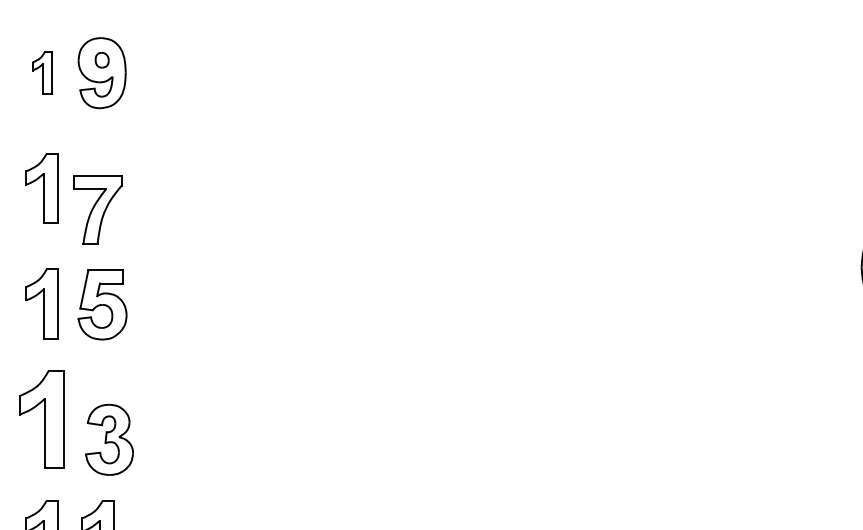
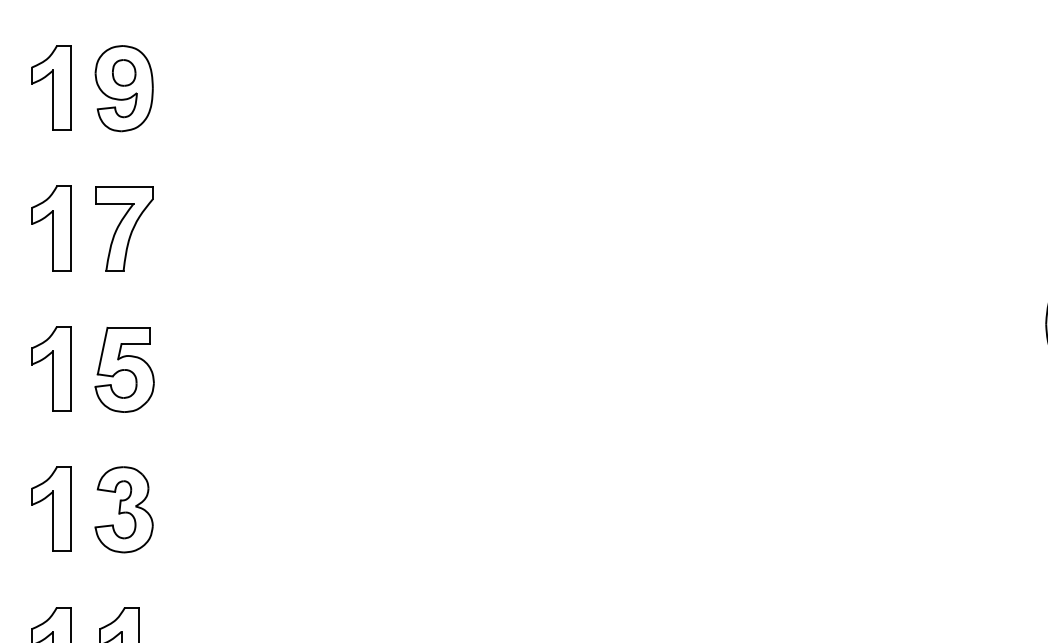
part: (102, 59) -> (124, 72), size x1.43
part: (42, 72) -> (51, 87), size x1.67
part: (98, 209) -> (124, 228), moved
part: (42, 419) -> (51, 508), size x0.71
part: (108, 439) -> (123, 509), moved

